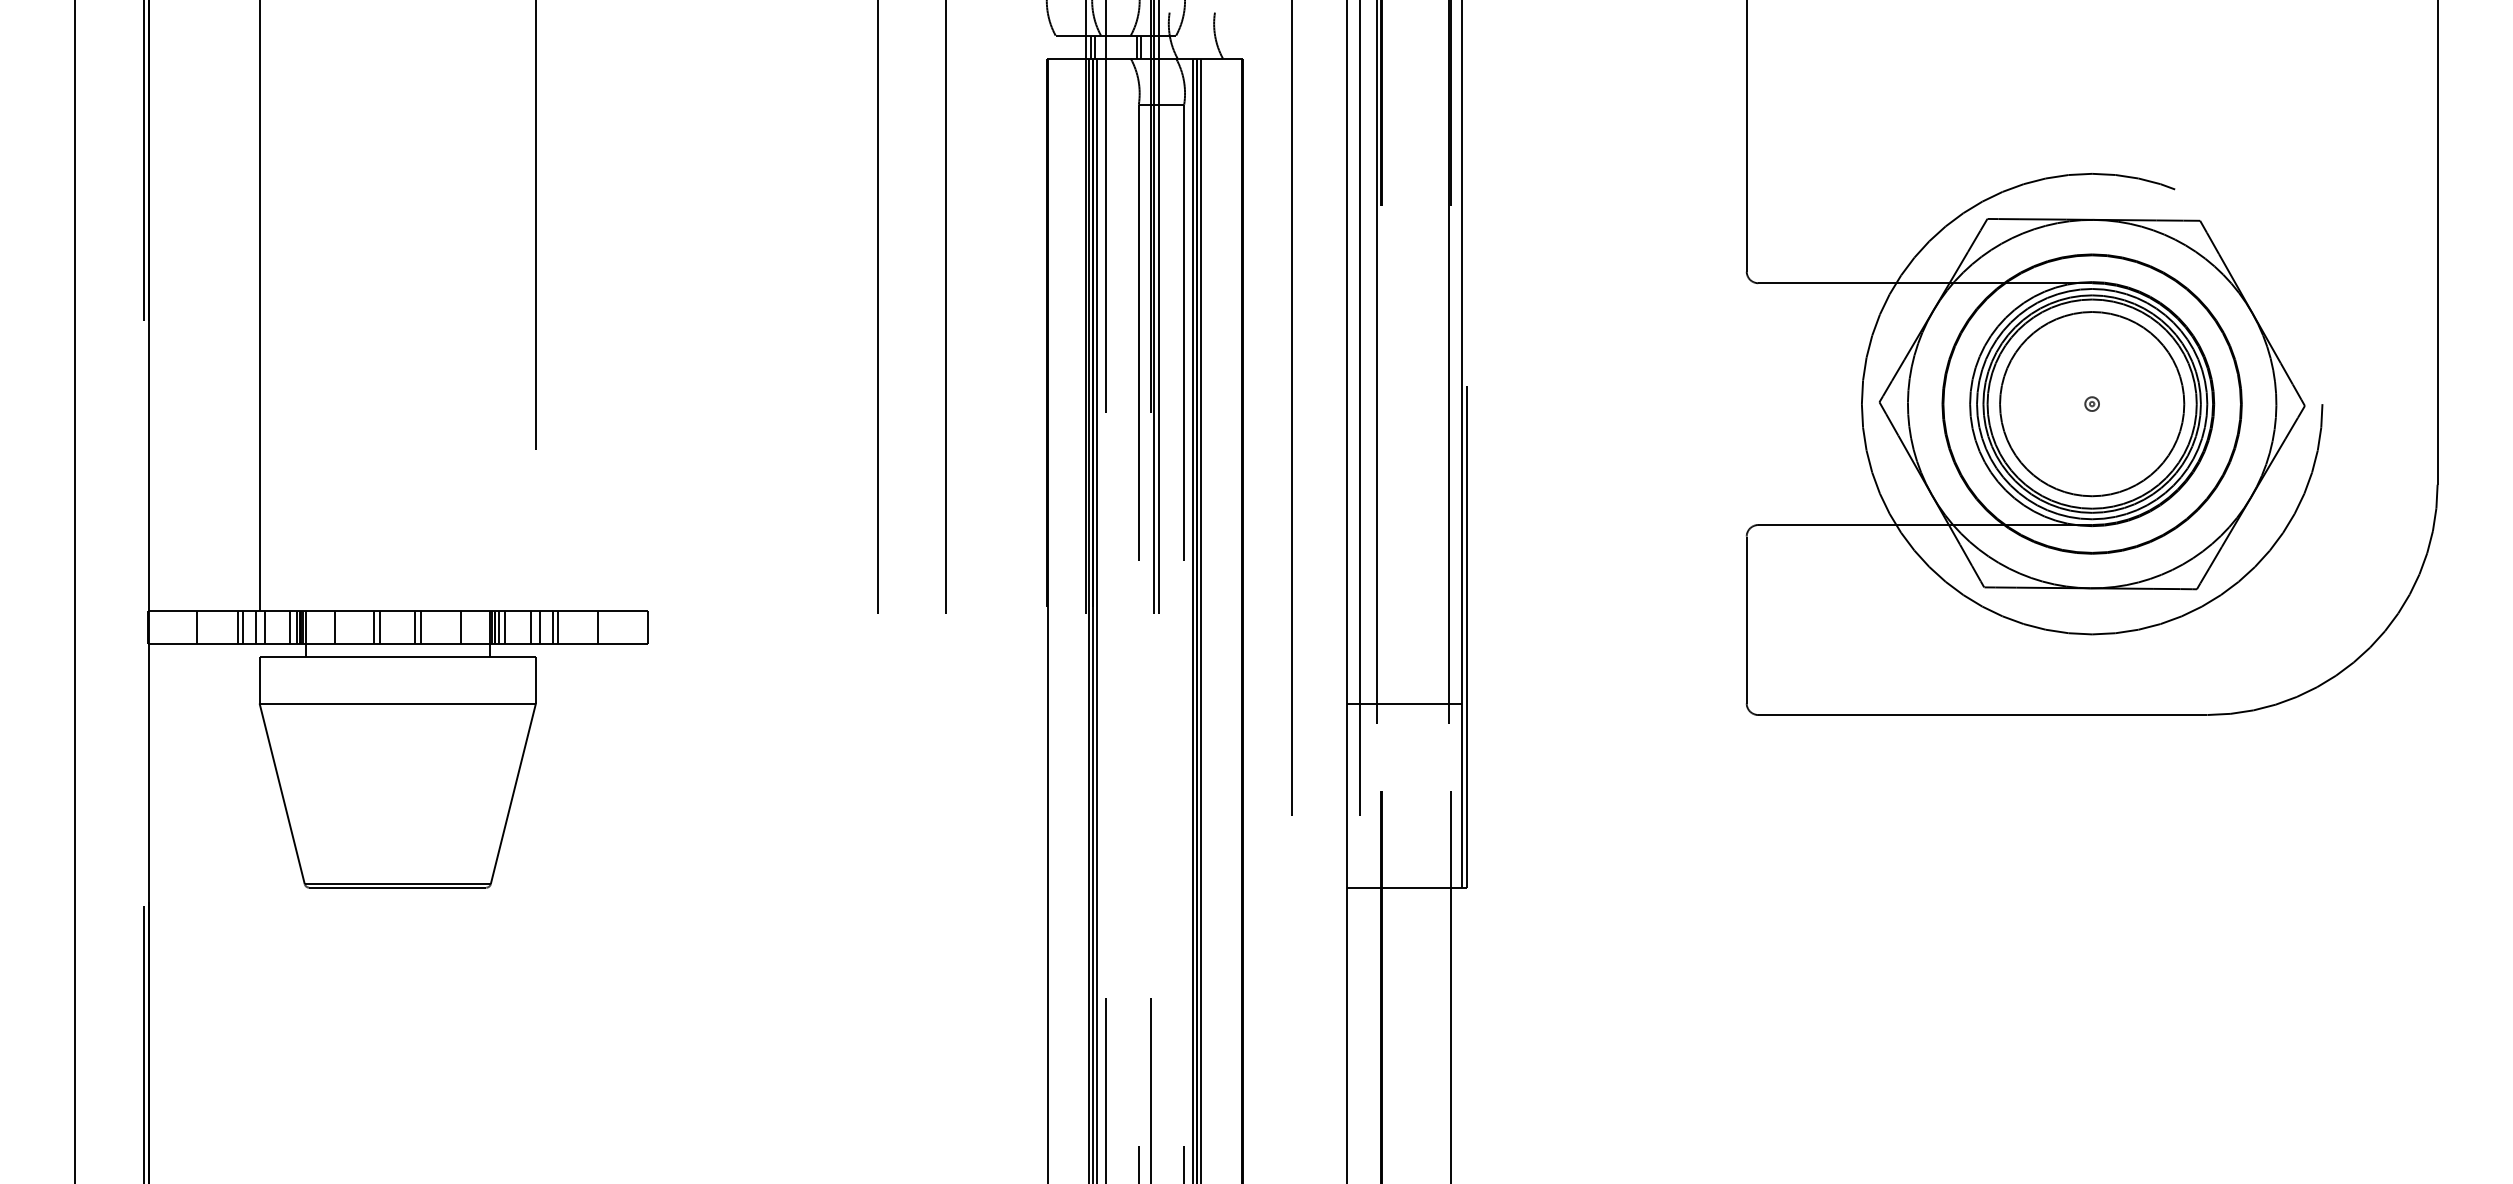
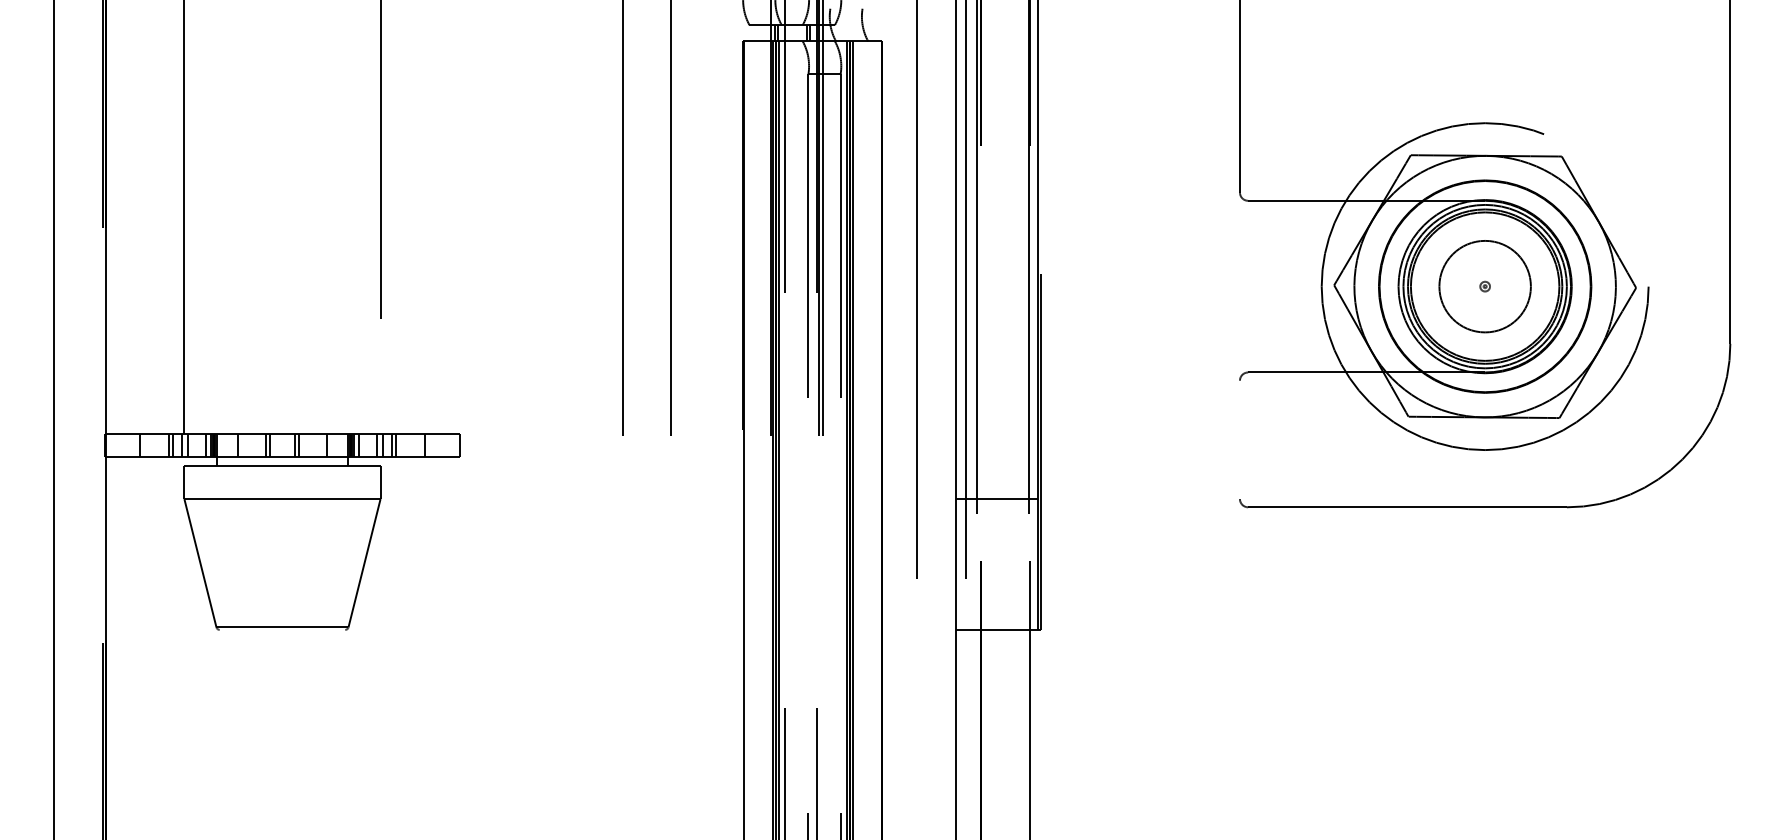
circle: (2092, 404) -> (1485, 286), size x0.7
line: (1746, 619) -> (1239, 439), removed
line: (397, 887) -> (282, 629), removed

